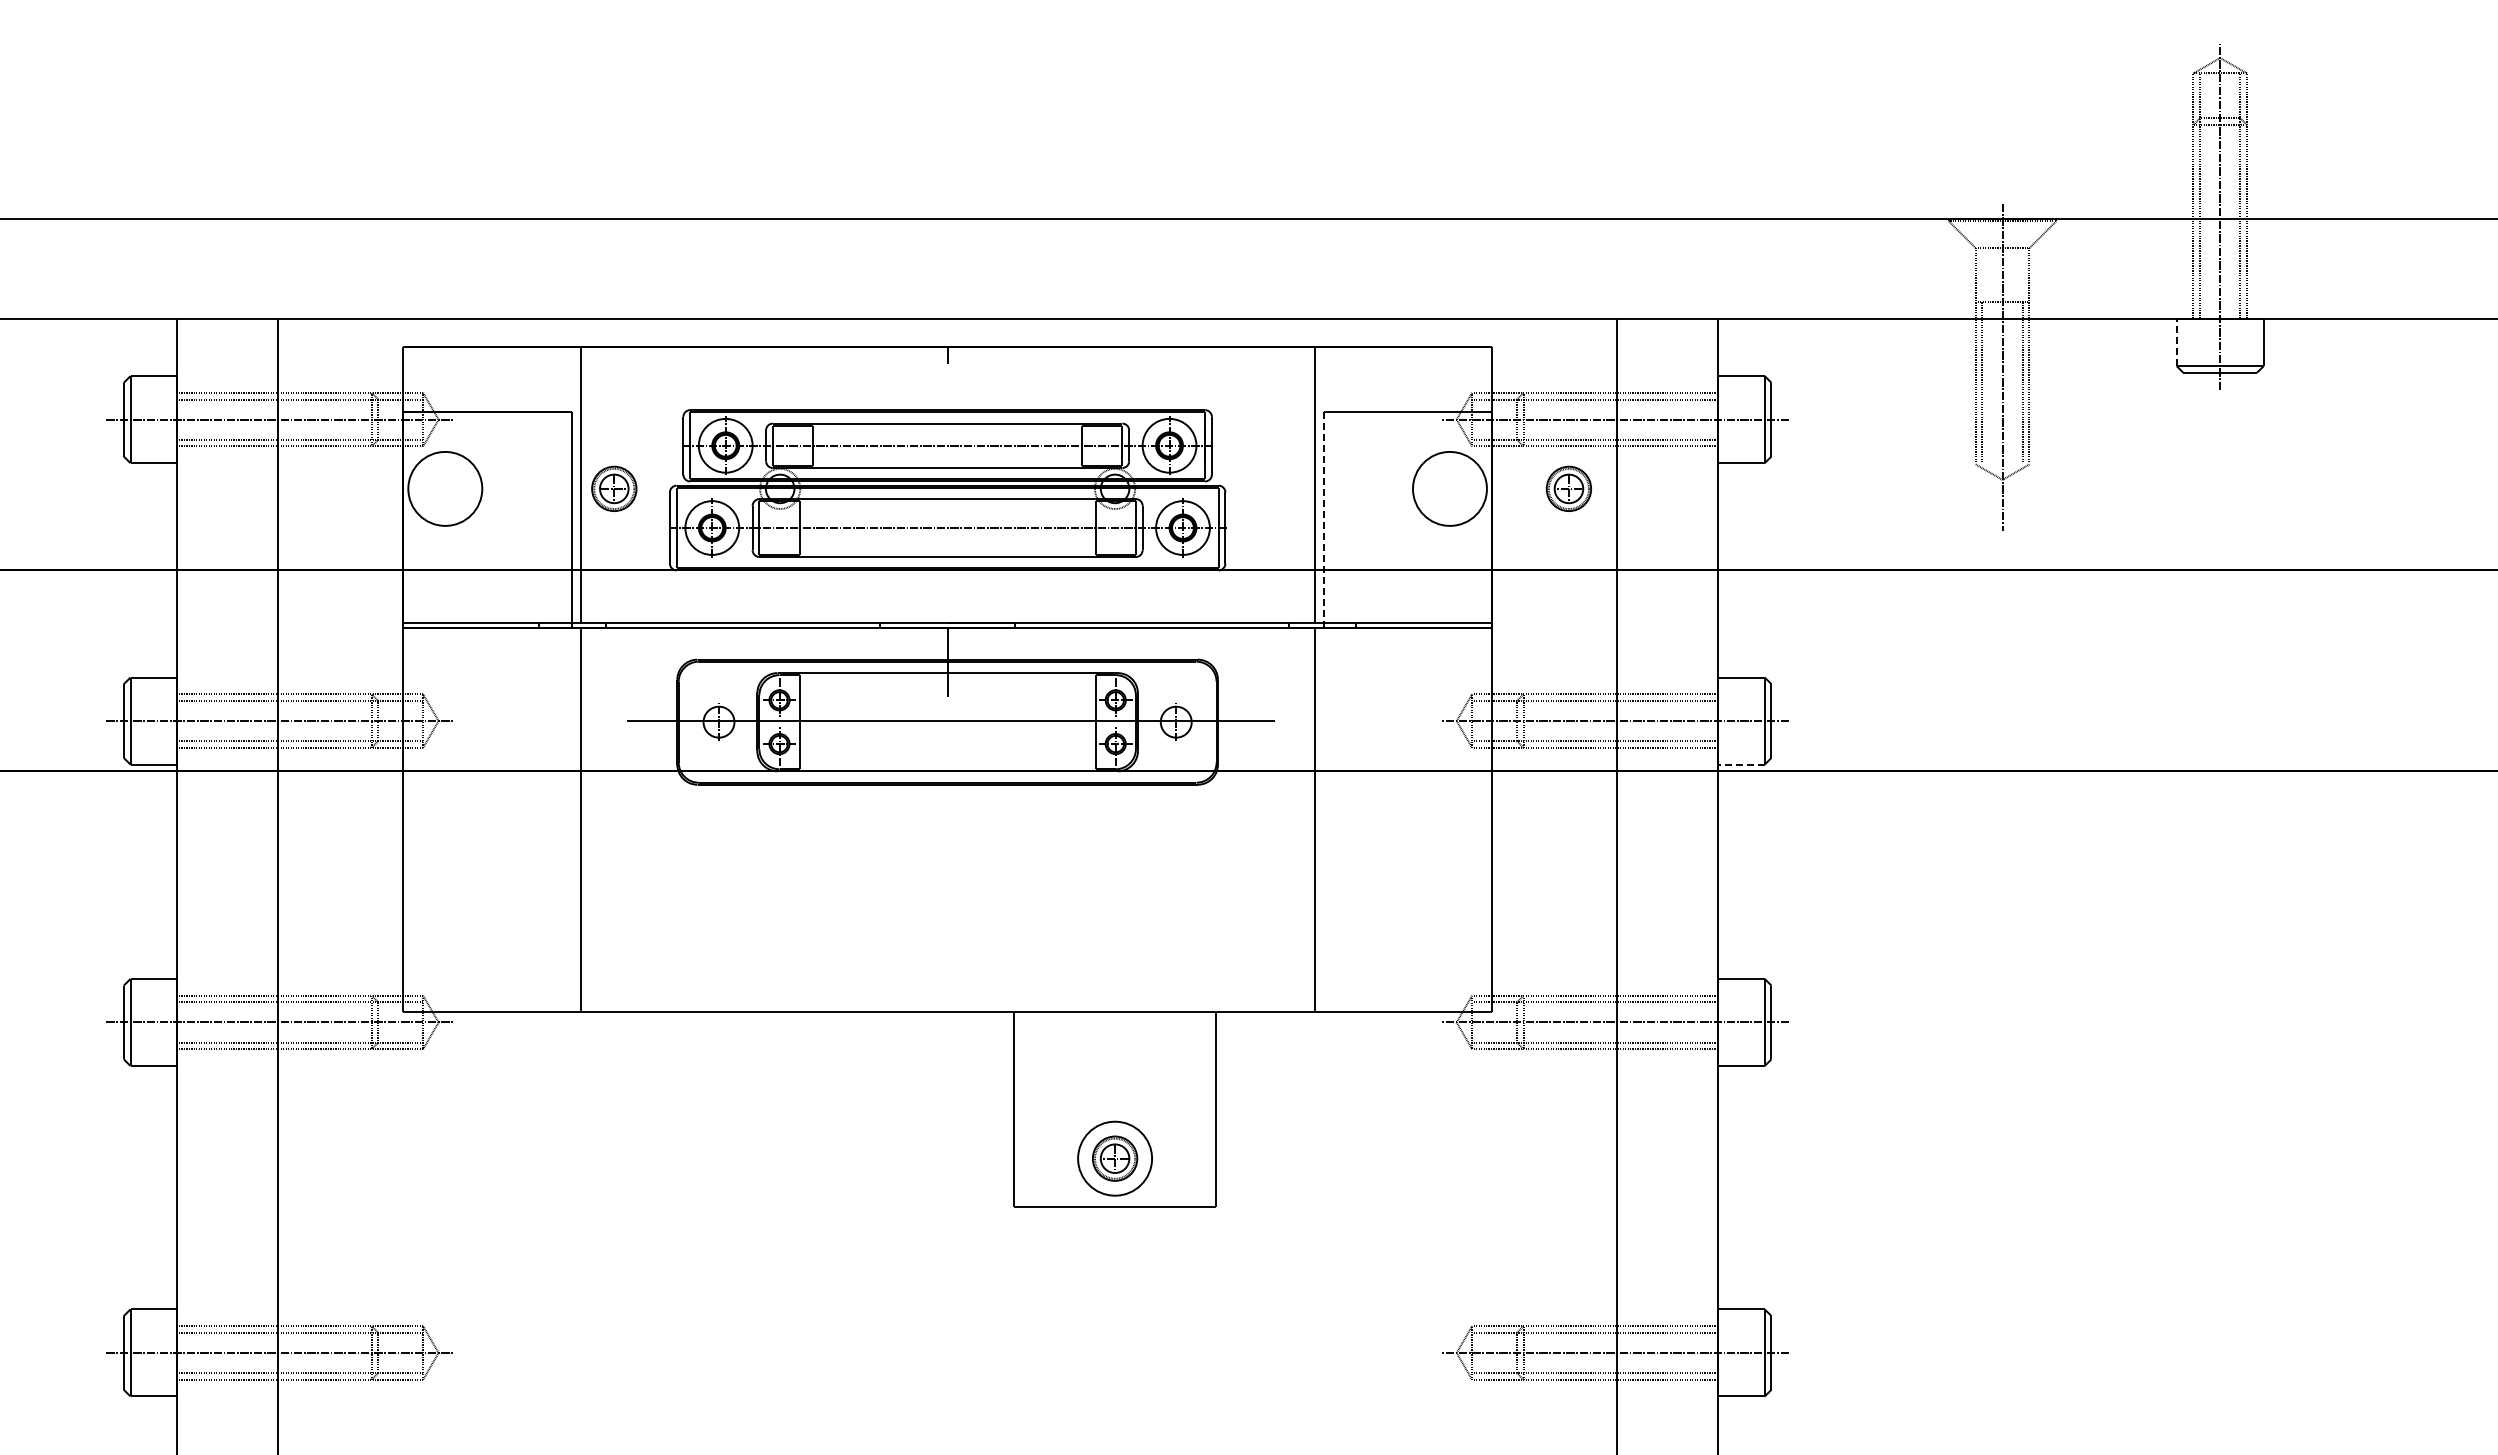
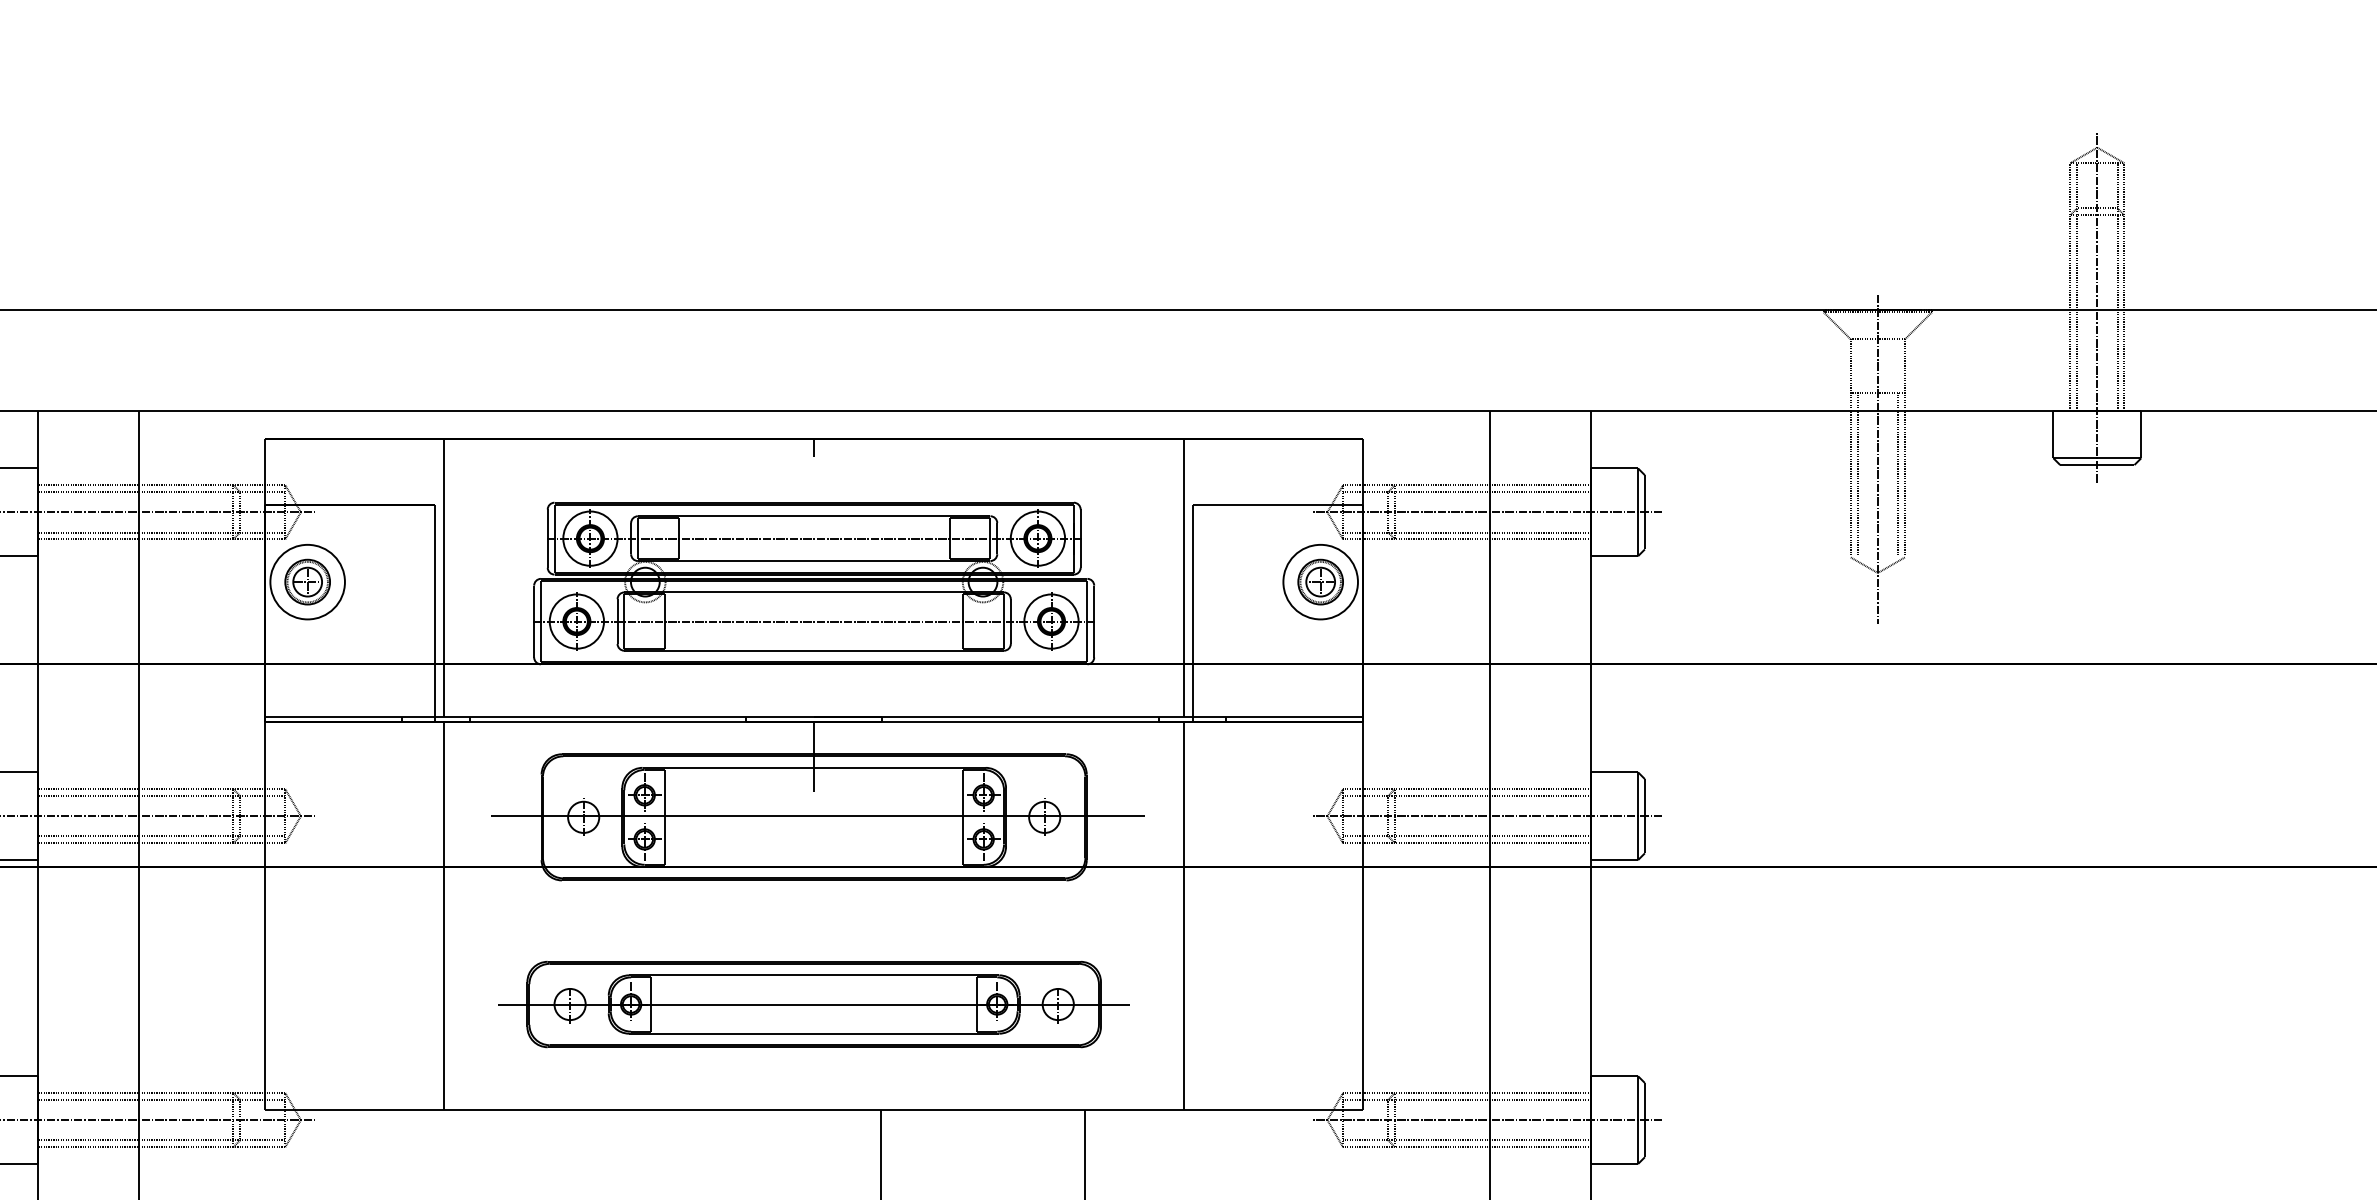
line: (2176, 342) -> (2053, 434), dashed -> solid
part: (614, 488) -> (307, 581), moved
part: (1568, 488) -> (1320, 581), moved
line: (1323, 519) -> (1193, 612), dashed -> solid
line: (1740, 764) -> (1613, 860), dashed -> solid
part: (947, 907) -> (814, 1004), added

